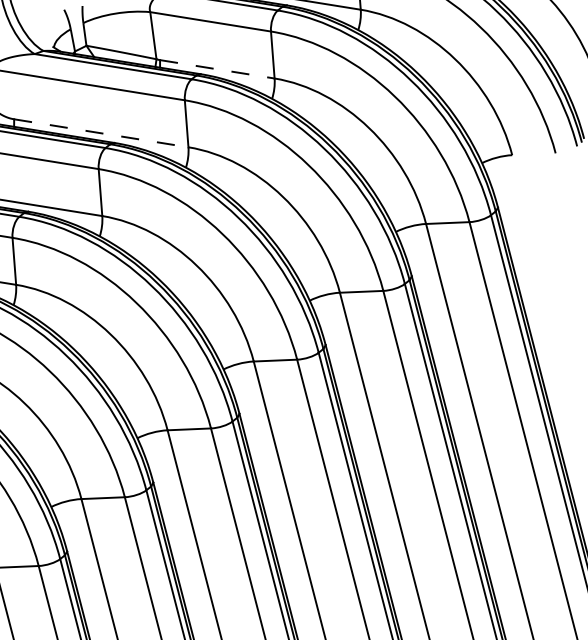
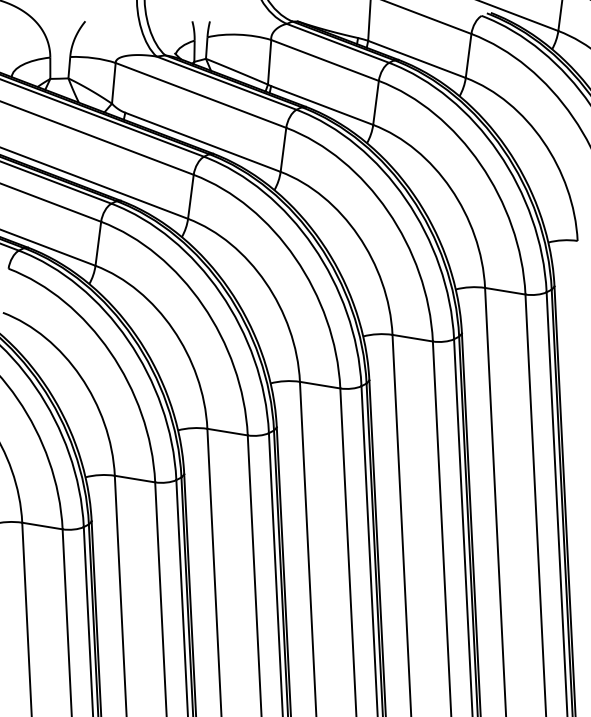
line: (217, 69) -> (322, 105), dashed -> solid
line: (101, 133) -> (203, 142), dashed -> solid

